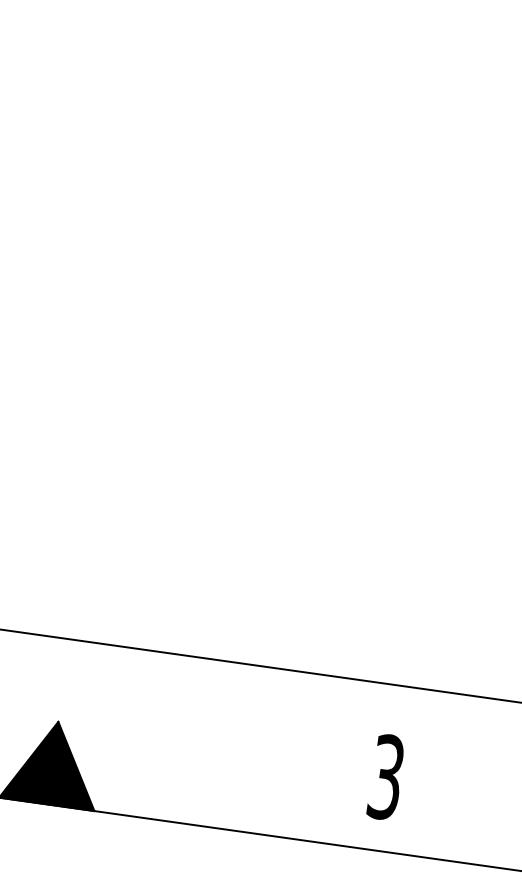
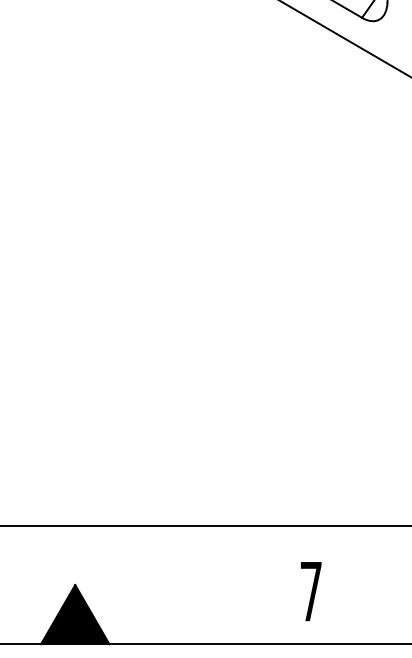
text: (385, 776) -> (310, 591), 3 -> 7

